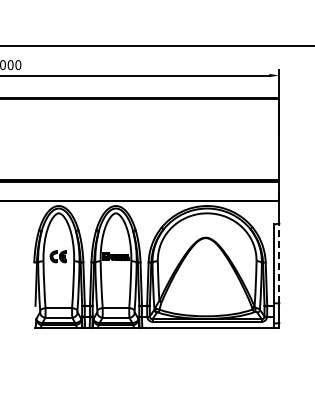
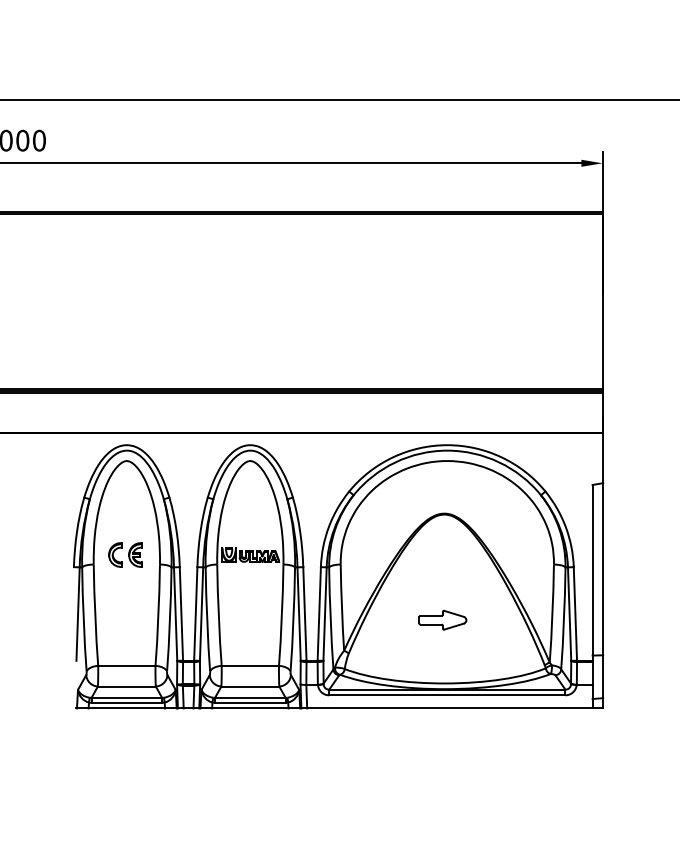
line: (279, 263) -> (603, 569), dashed -> solid
part: (204, 286) -> (441, 619), added

